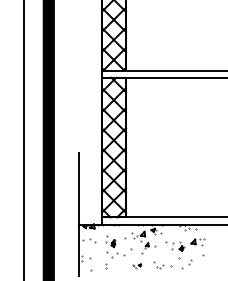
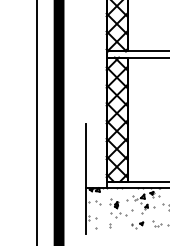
part: (137, 266) -> (137, 225), size x1.67

